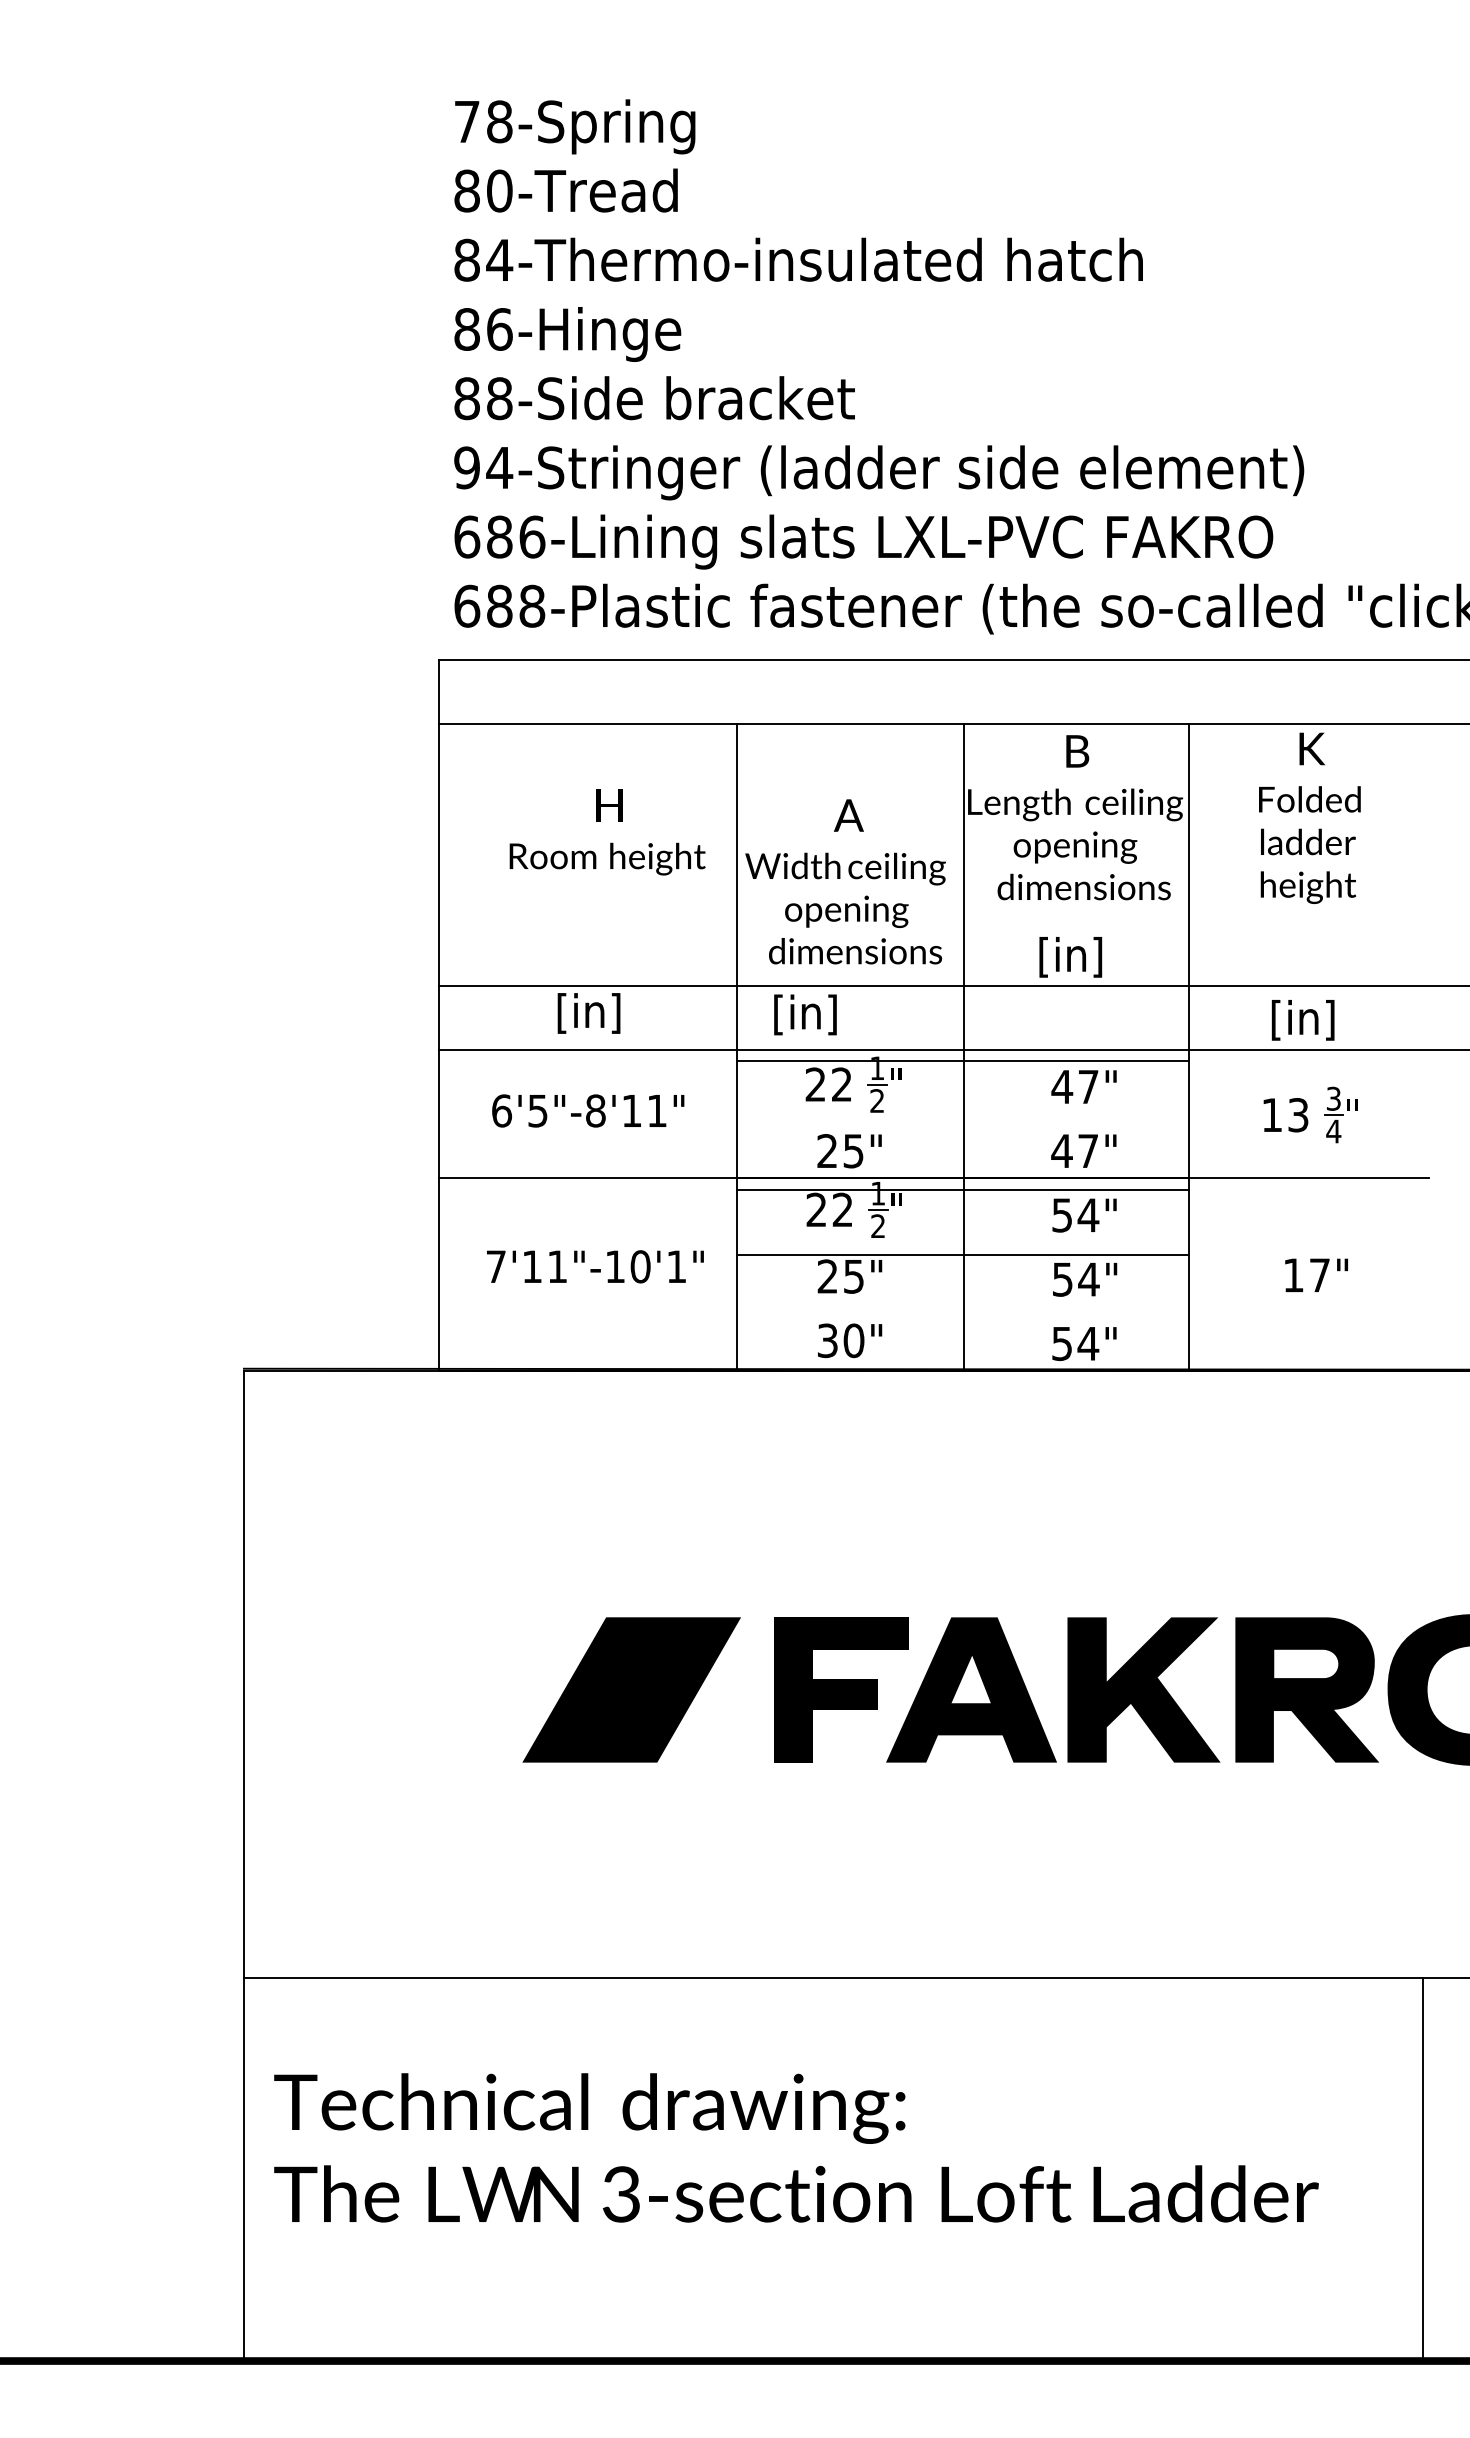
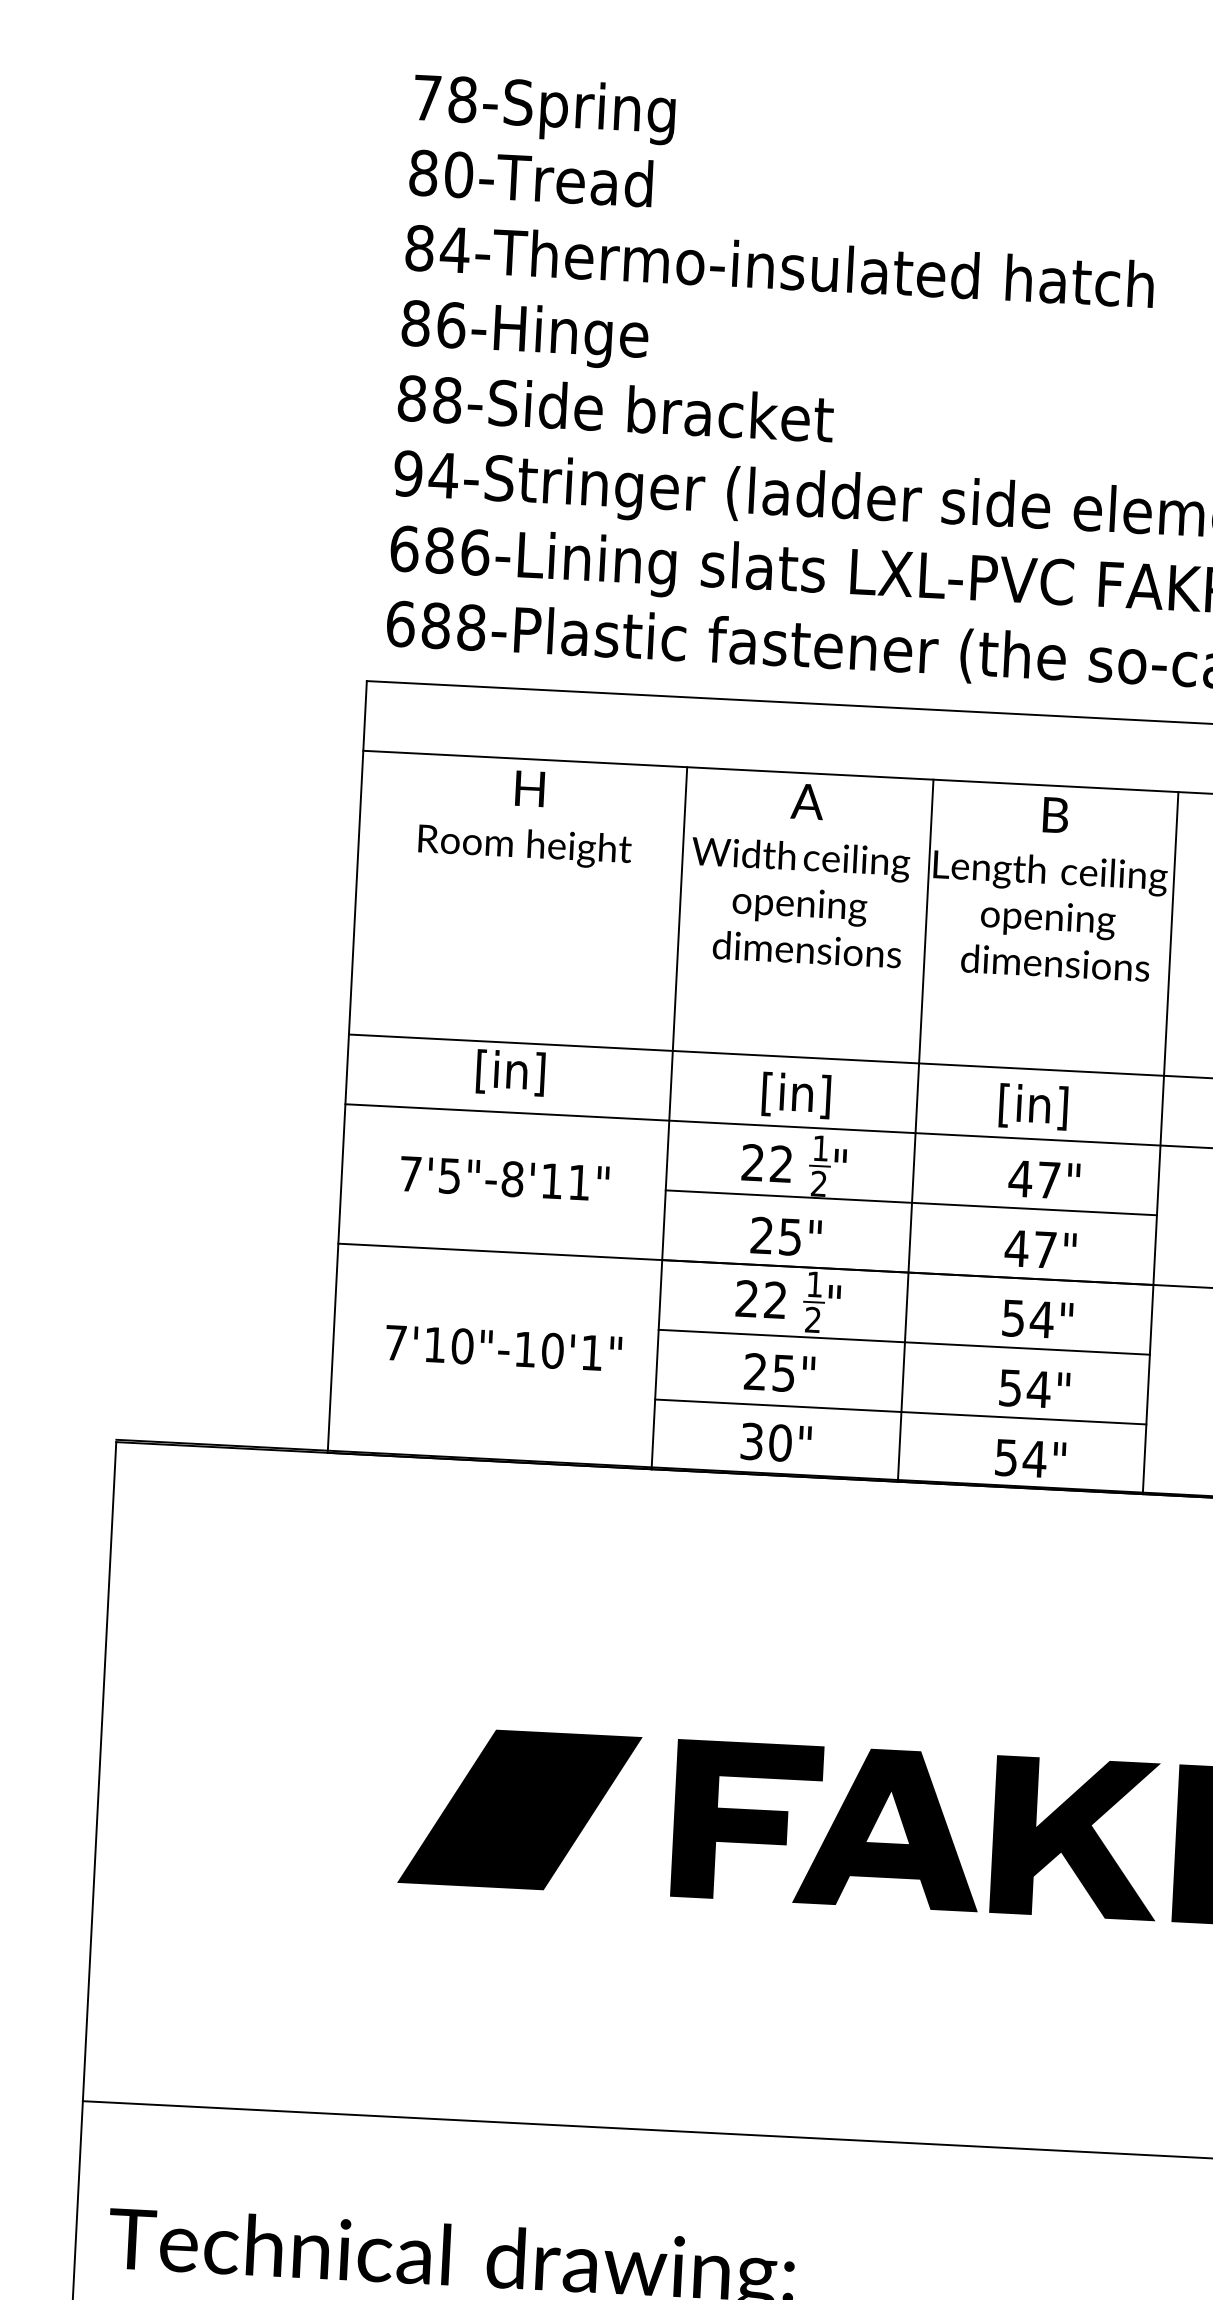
text: (607, 832) -> (526, 817), moved
text: (845, 881) -> (800, 873), moved
text: (1070, 957) -> (1033, 1107), moved
text: (805, 1014) -> (796, 1095), moved
line: (962, 1061) -> (910, 1203), moved
text: (502, 1110) -> (411, 1173), 6'5"-8'11" -> 7'5"-8'11"
line: (962, 1190) -> (903, 1342), moved
line: (962, 1254) -> (900, 1411), moved
text: (557, 1266) -> (462, 1346), 7'11"-10'1" -> 7'10"-10'1"

